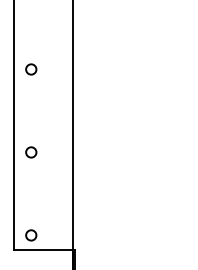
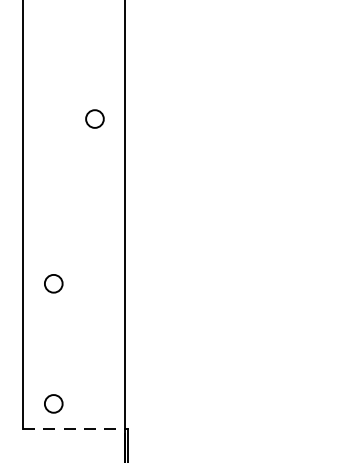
circle: (31, 69) -> (95, 119), moved
circle: (31, 152) -> (54, 283), moved
line: (43, 250) -> (74, 429), solid -> dashed

